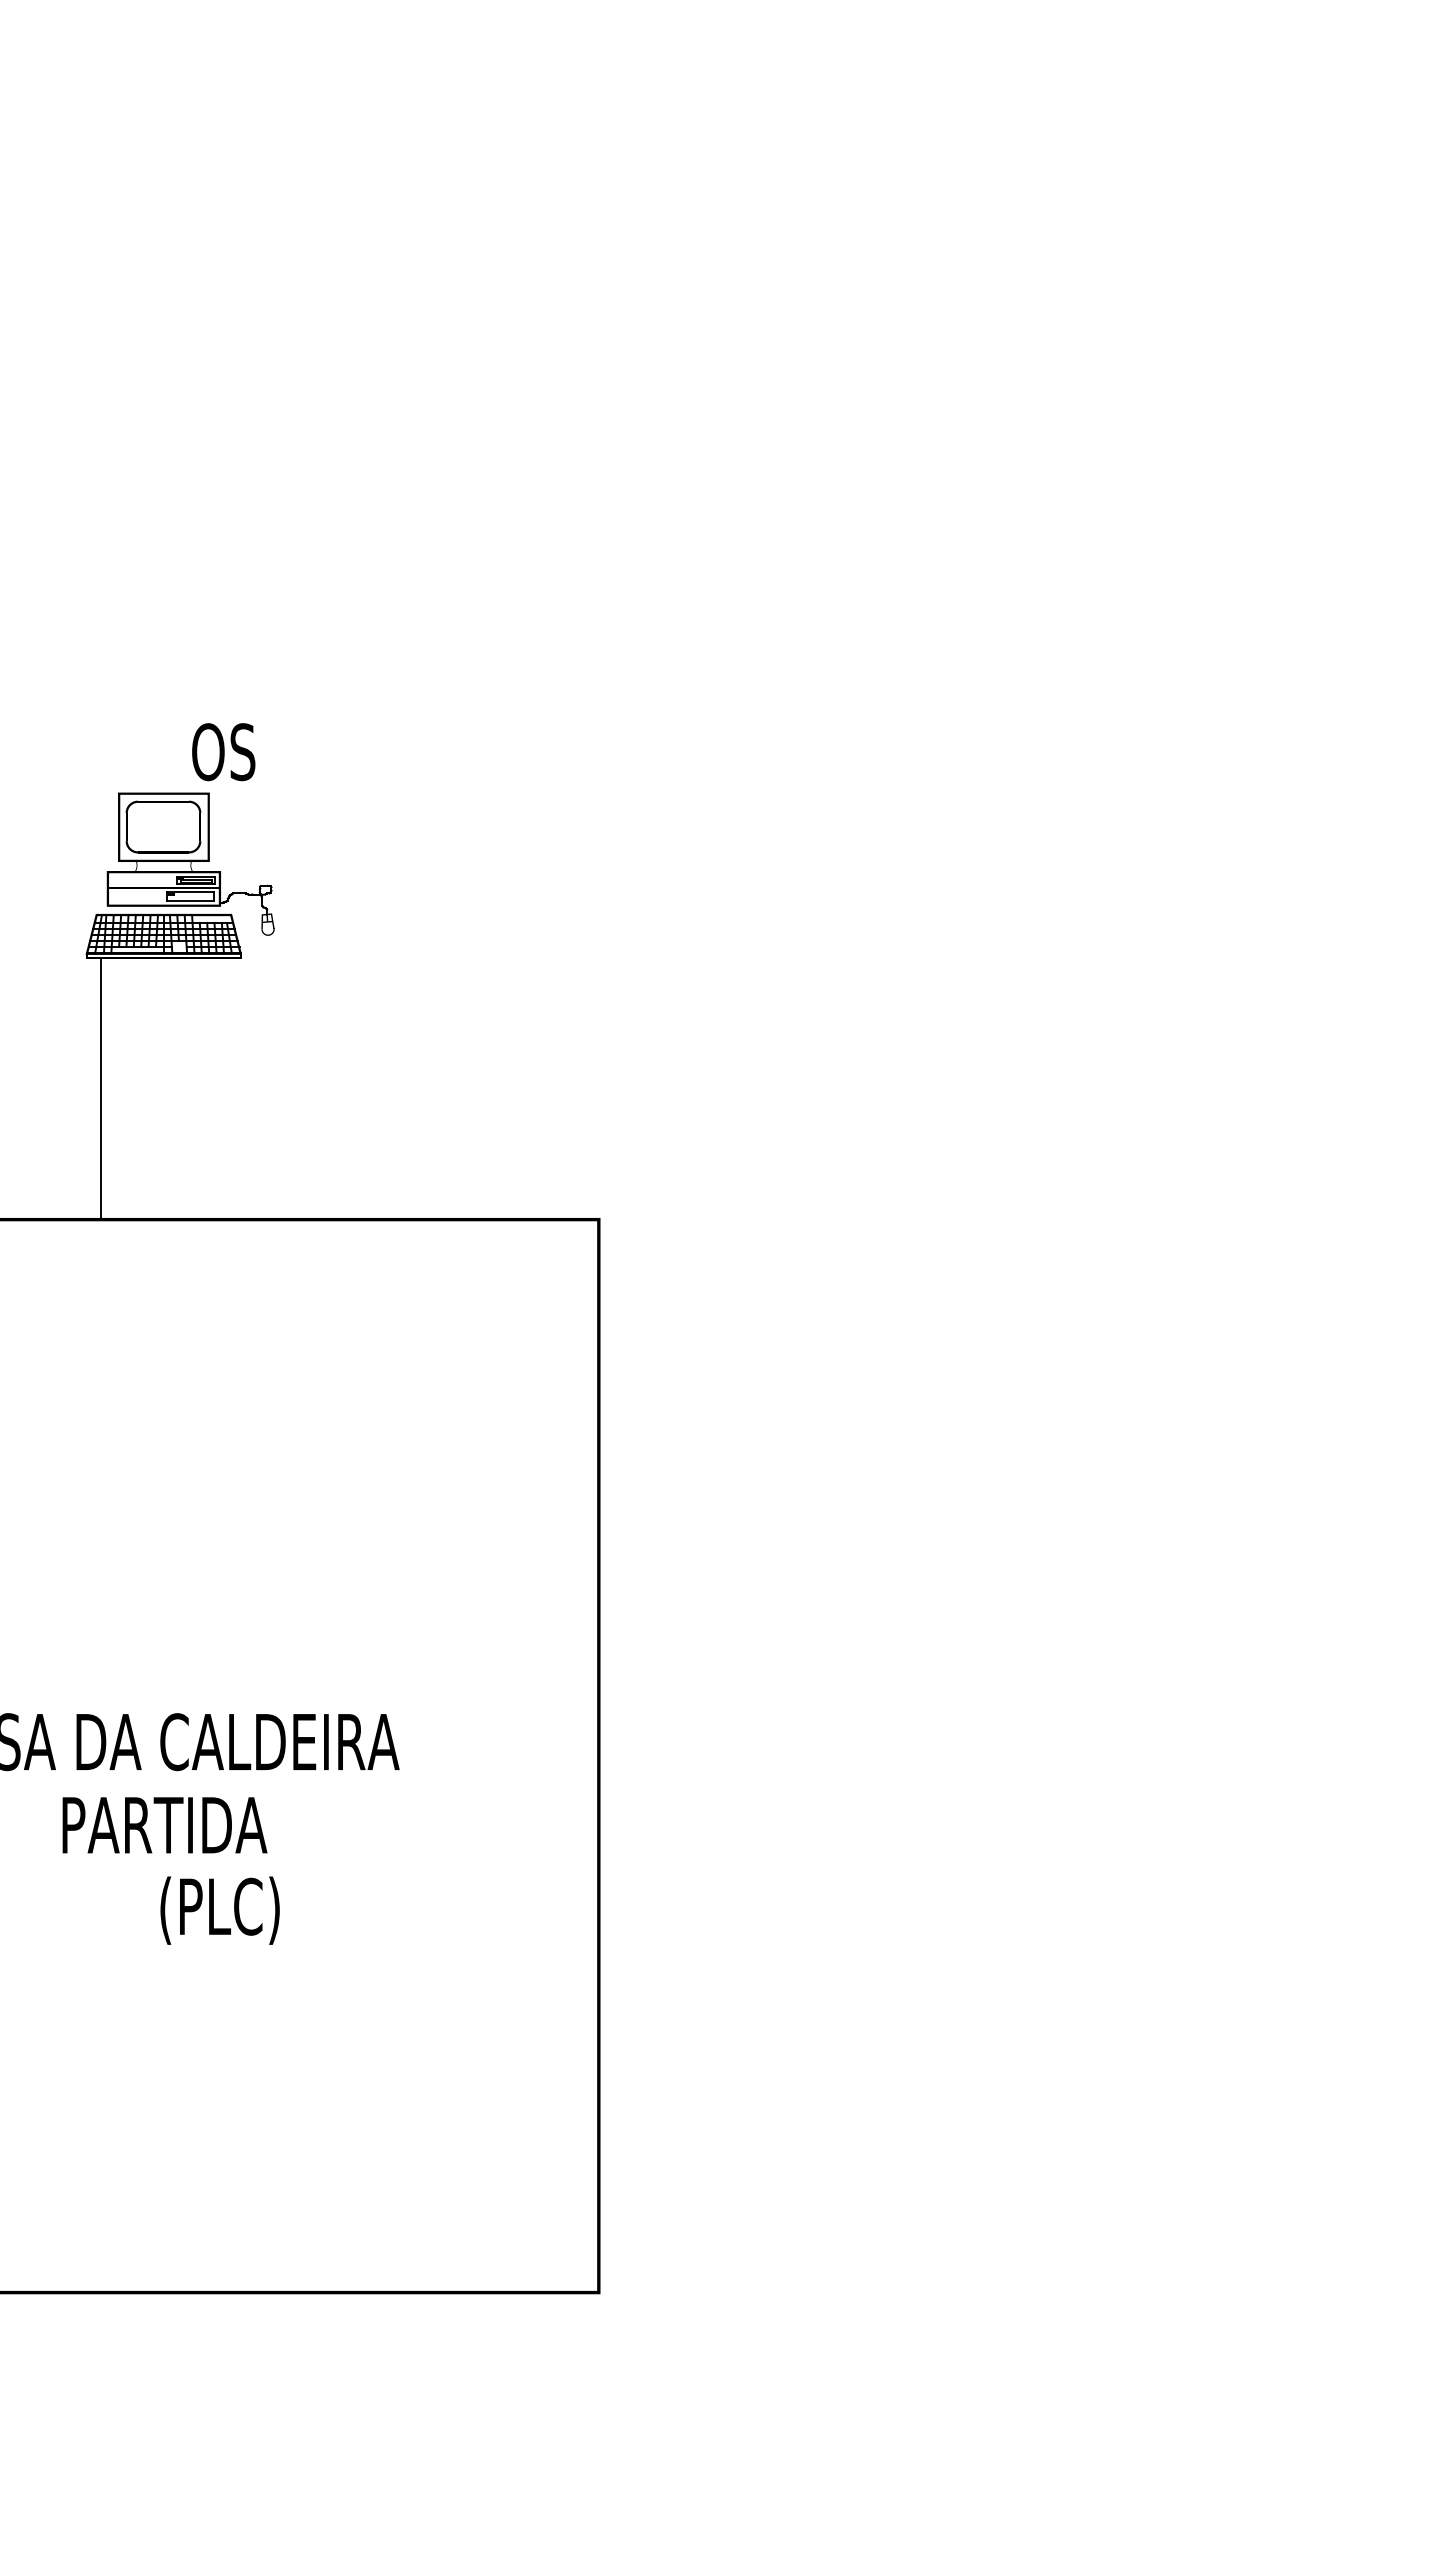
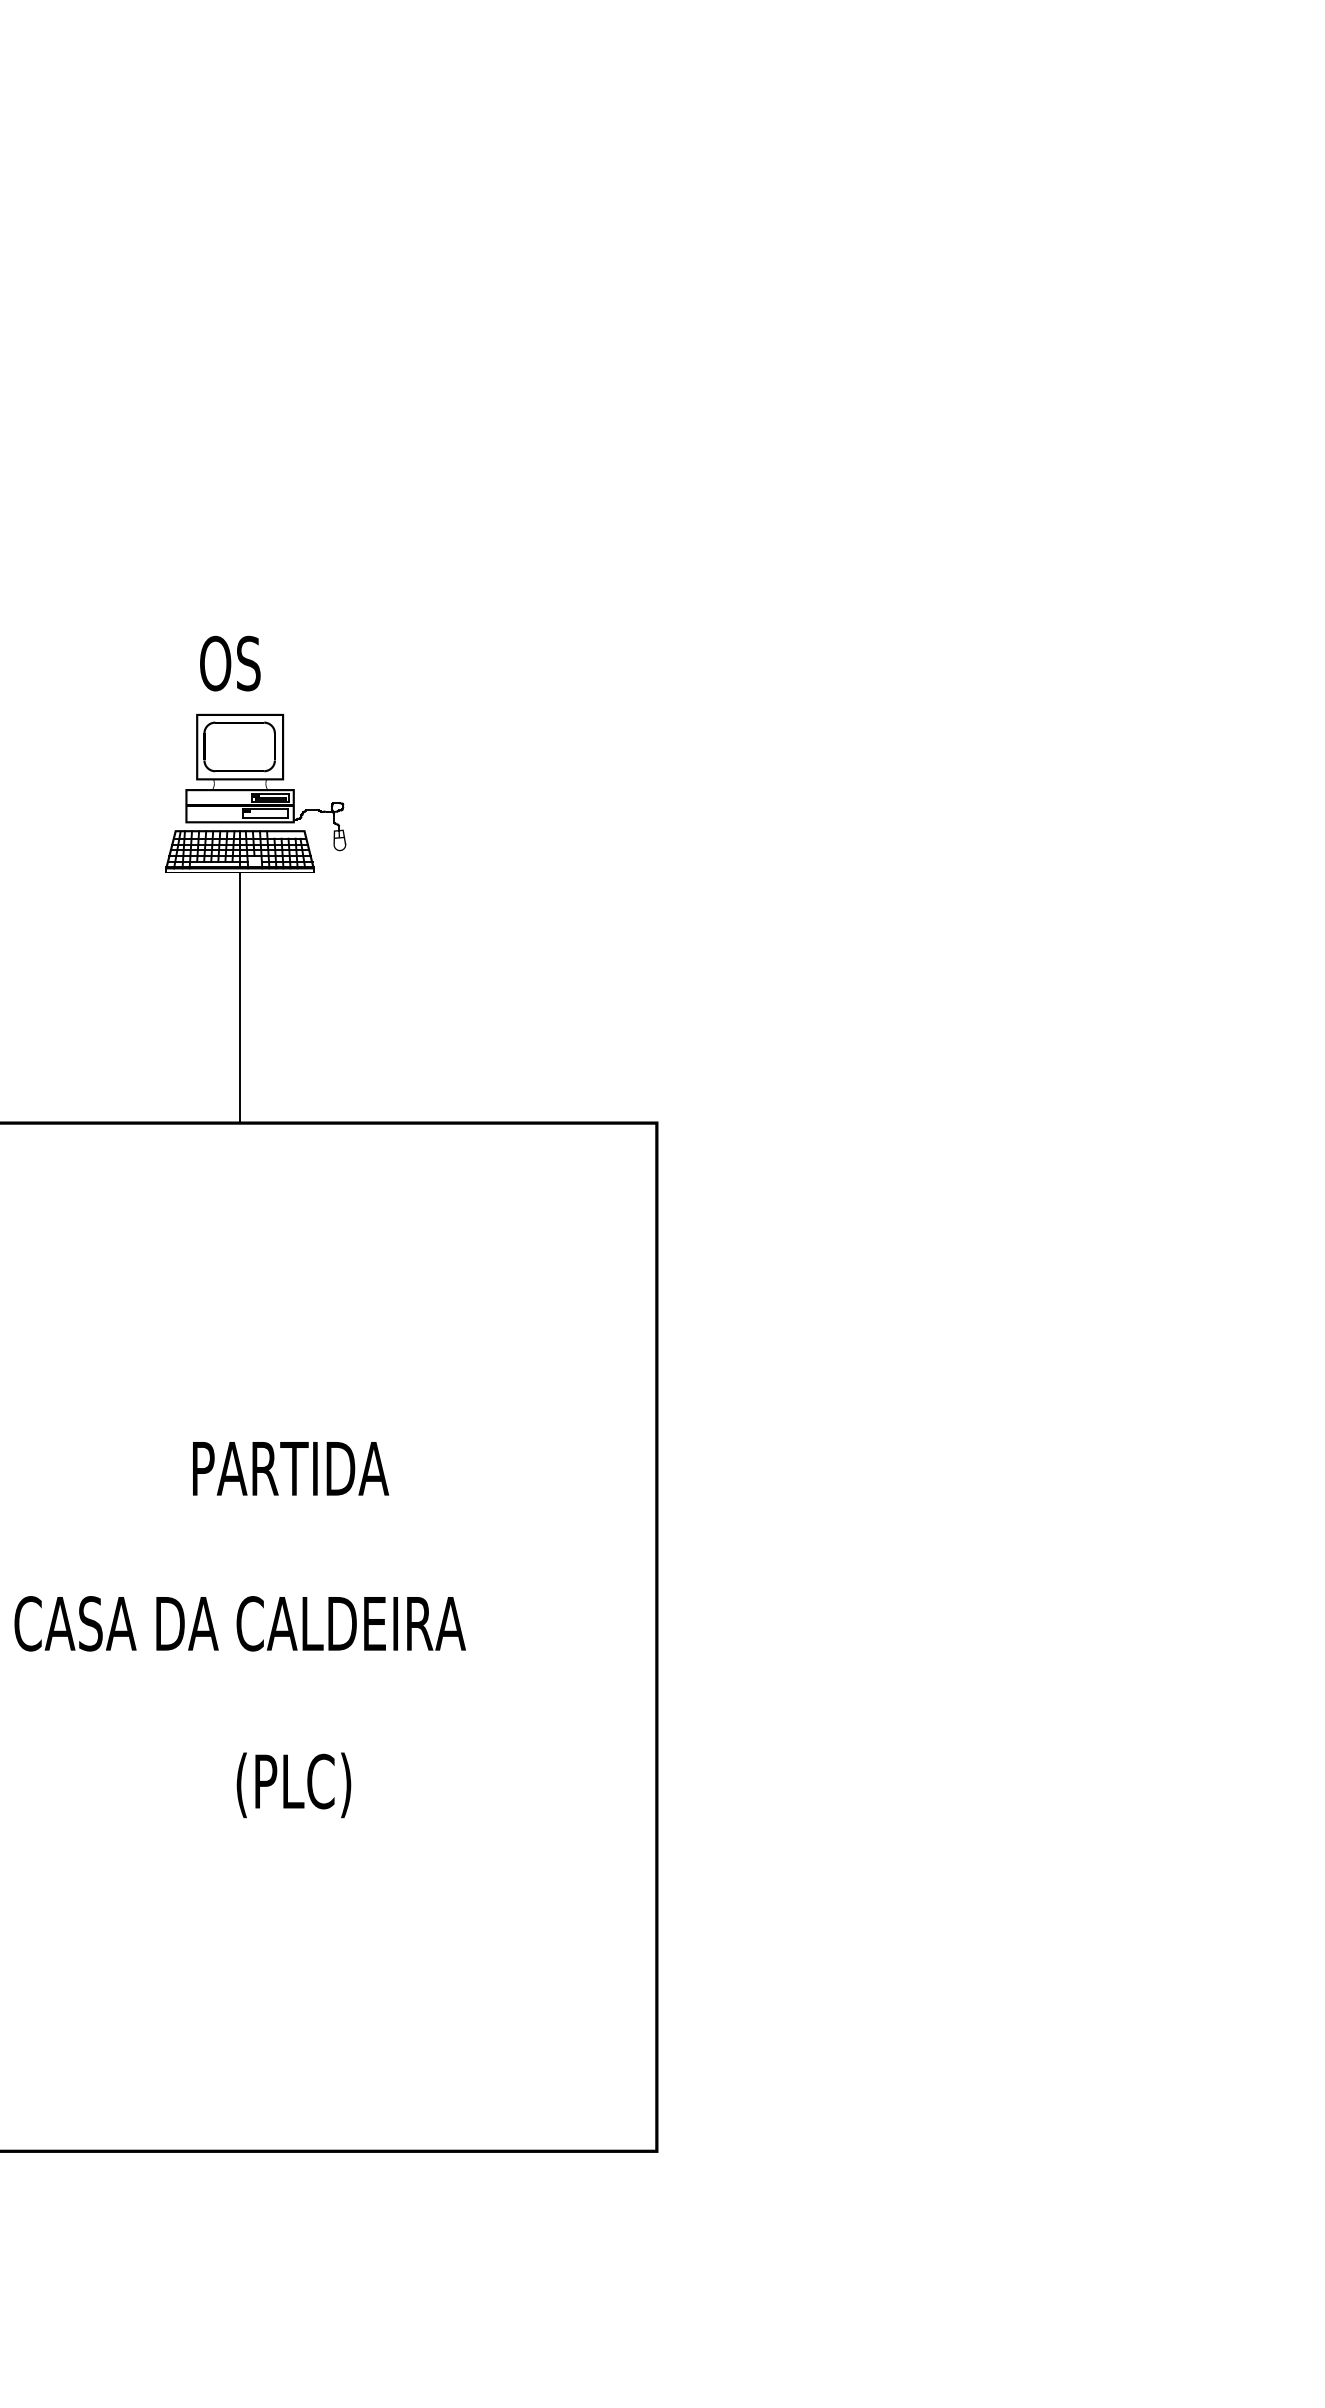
text: (223, 752) -> (230, 663), moved
line: (101, 1088) -> (240, 997), moved
text: (164, 1825) -> (290, 1468), moved

